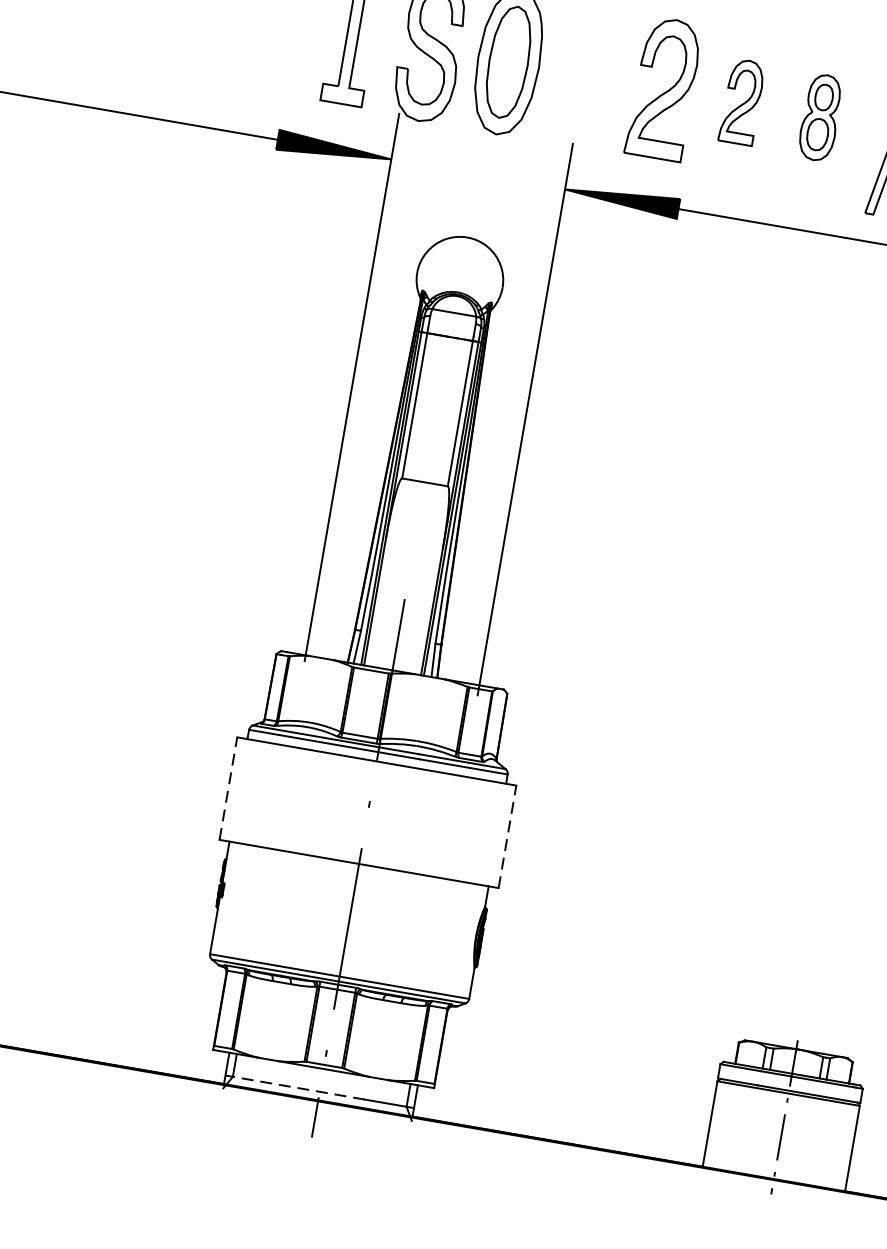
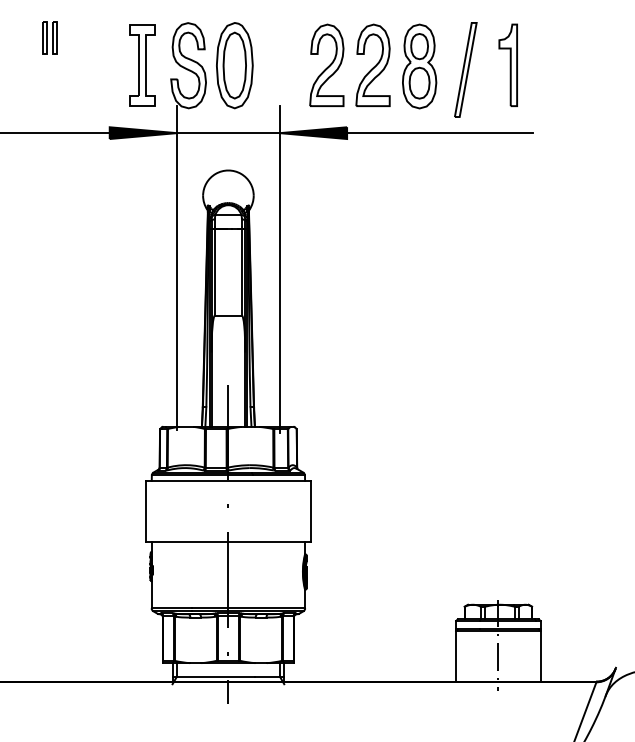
part: (741, 100) -> (372, 64), size x1.67
part: (820, 117) -> (419, 66), size x1.67
line: (476, 174) -> (227, 133), added
line: (228, 787) -> (145, 510), dashed -> solid
line: (508, 835) -> (311, 510), dashed -> solid
line: (294, 1087) -> (213, 676), dashed -> solid

